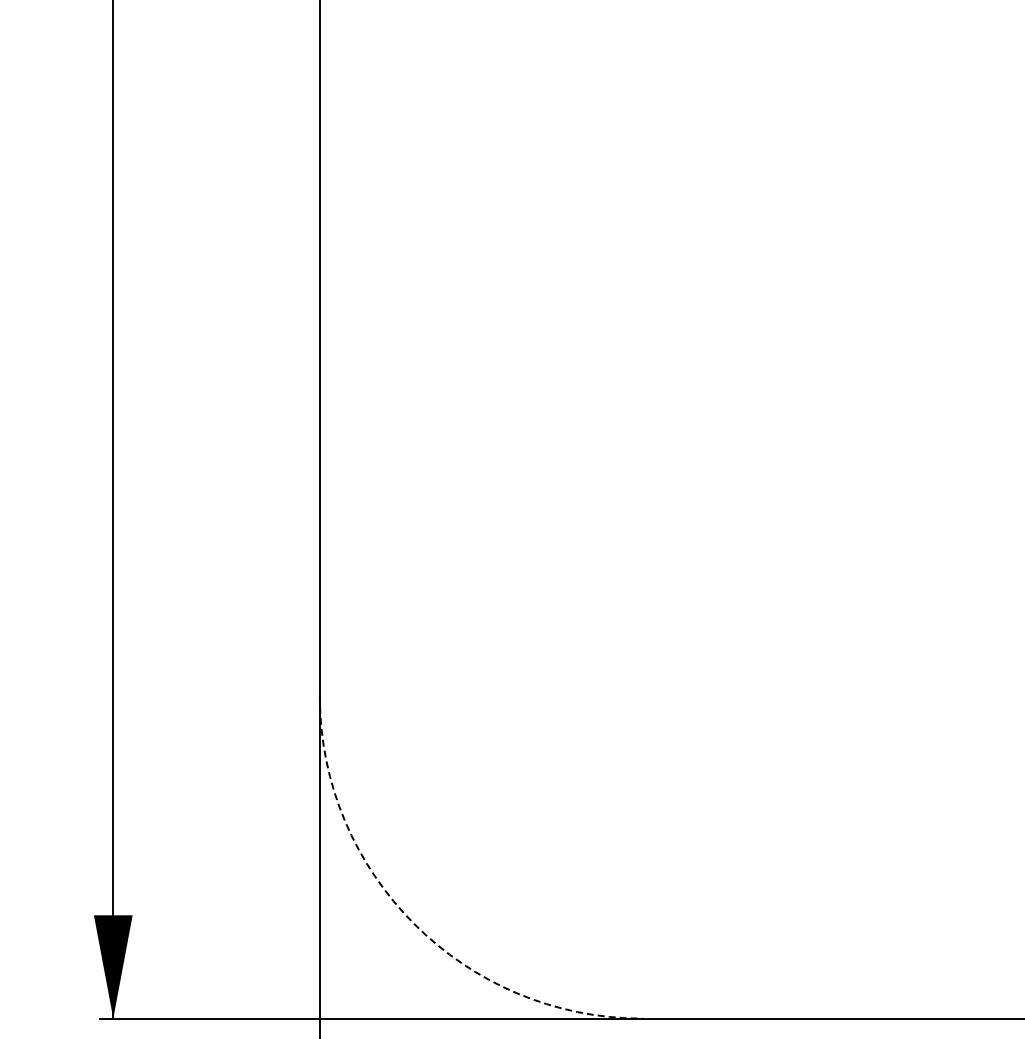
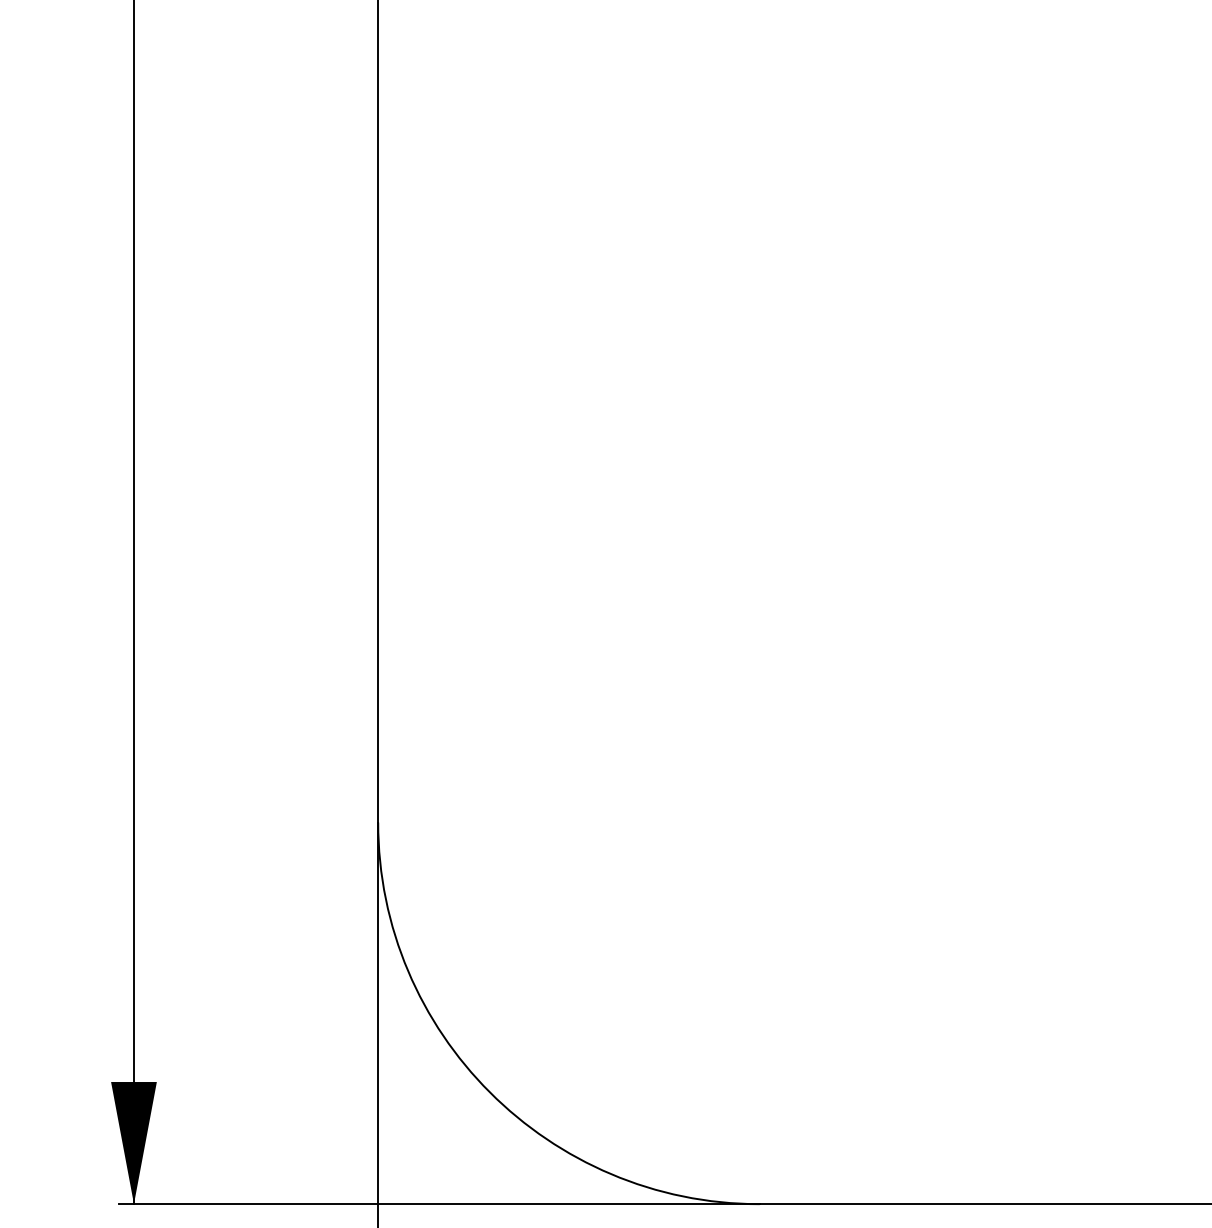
arc: (414, 924) -> (490, 1092), dashed -> solid

